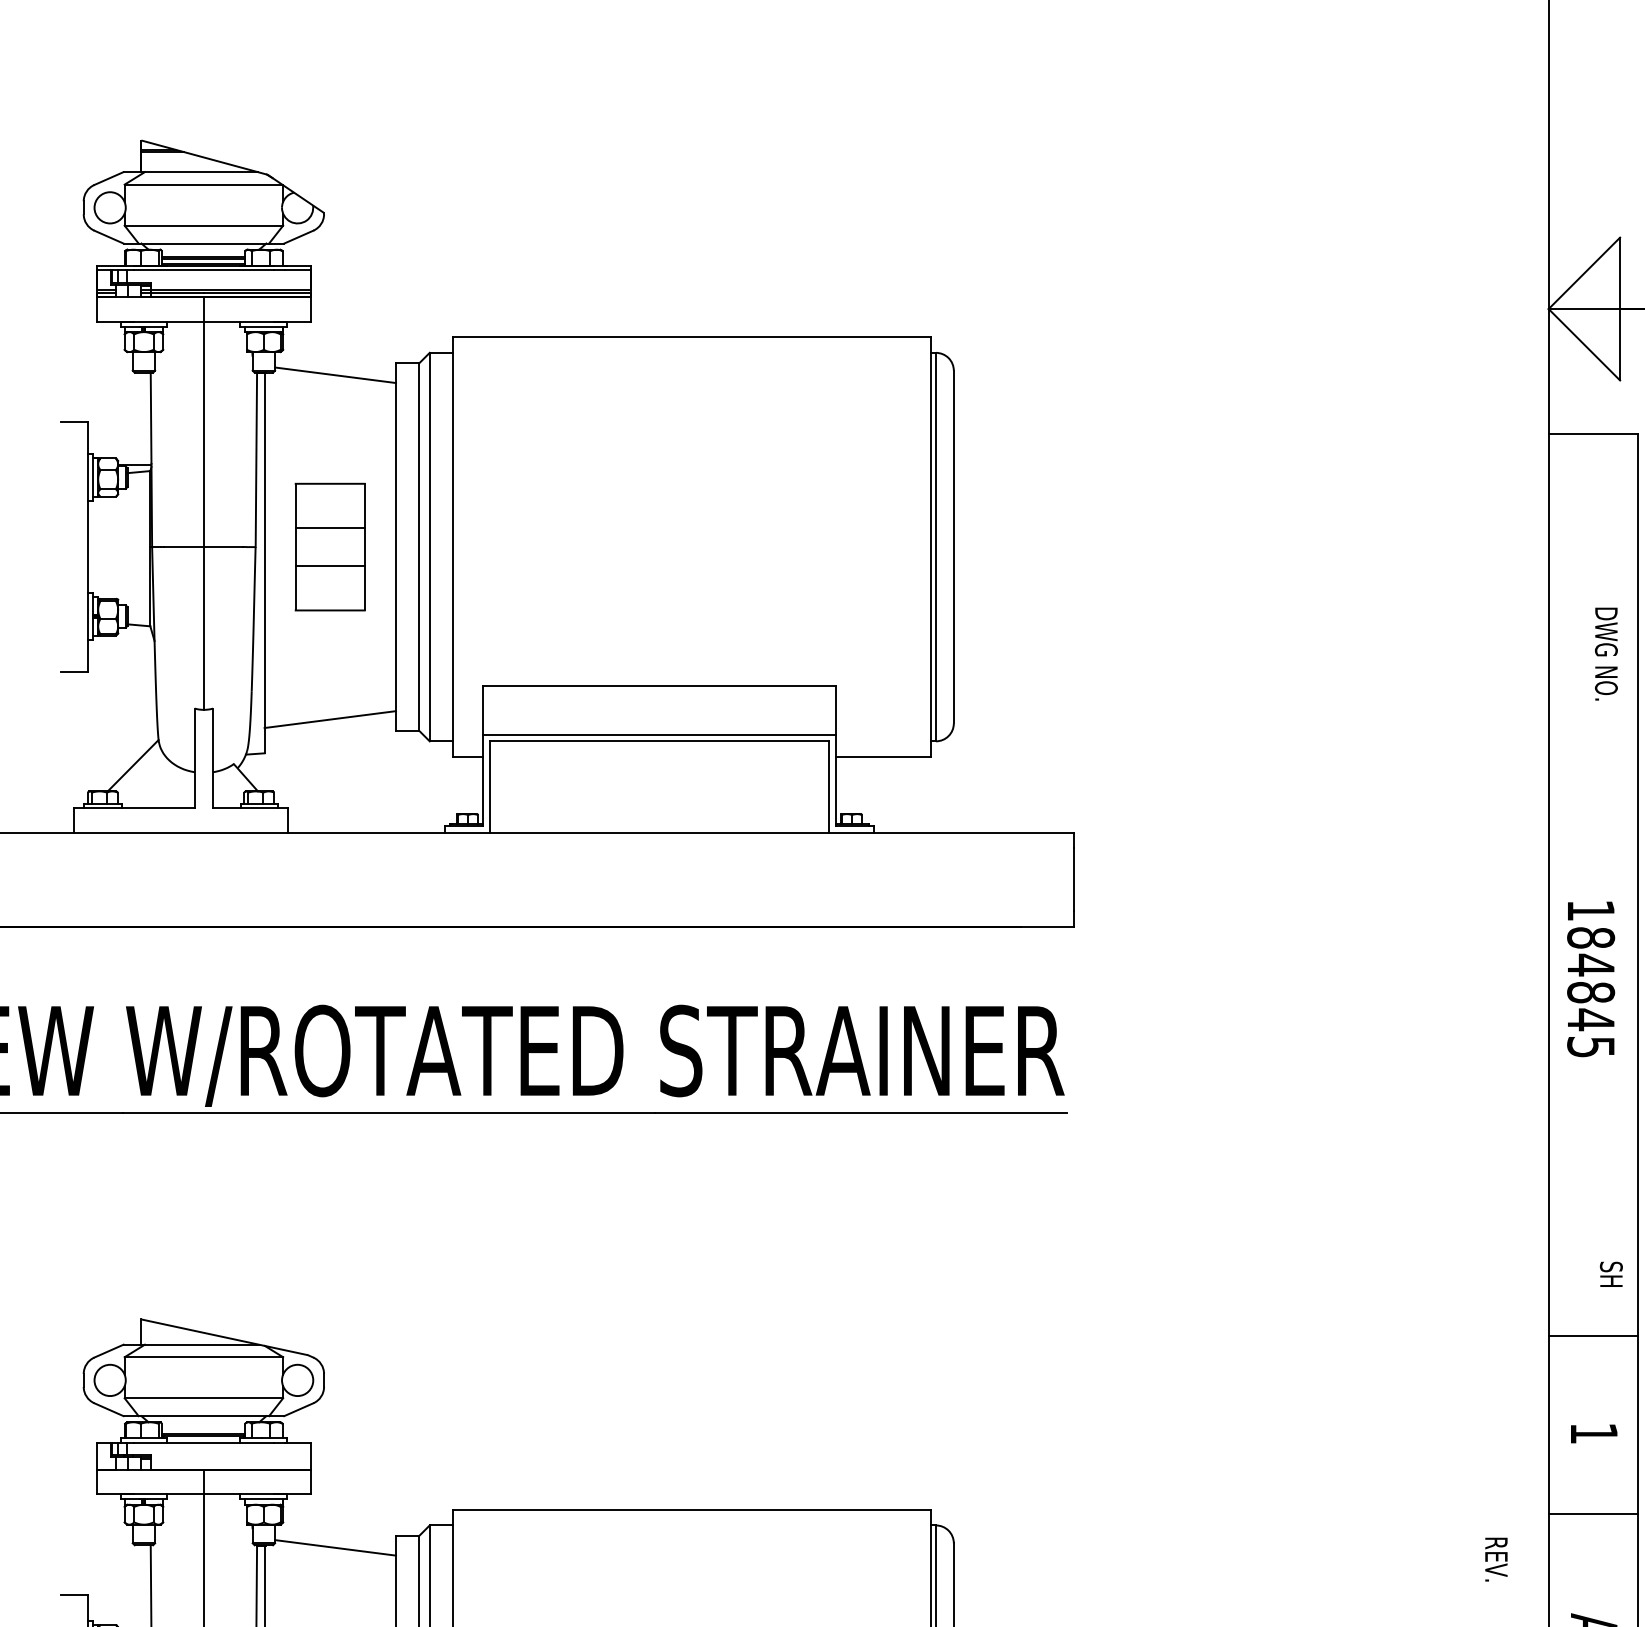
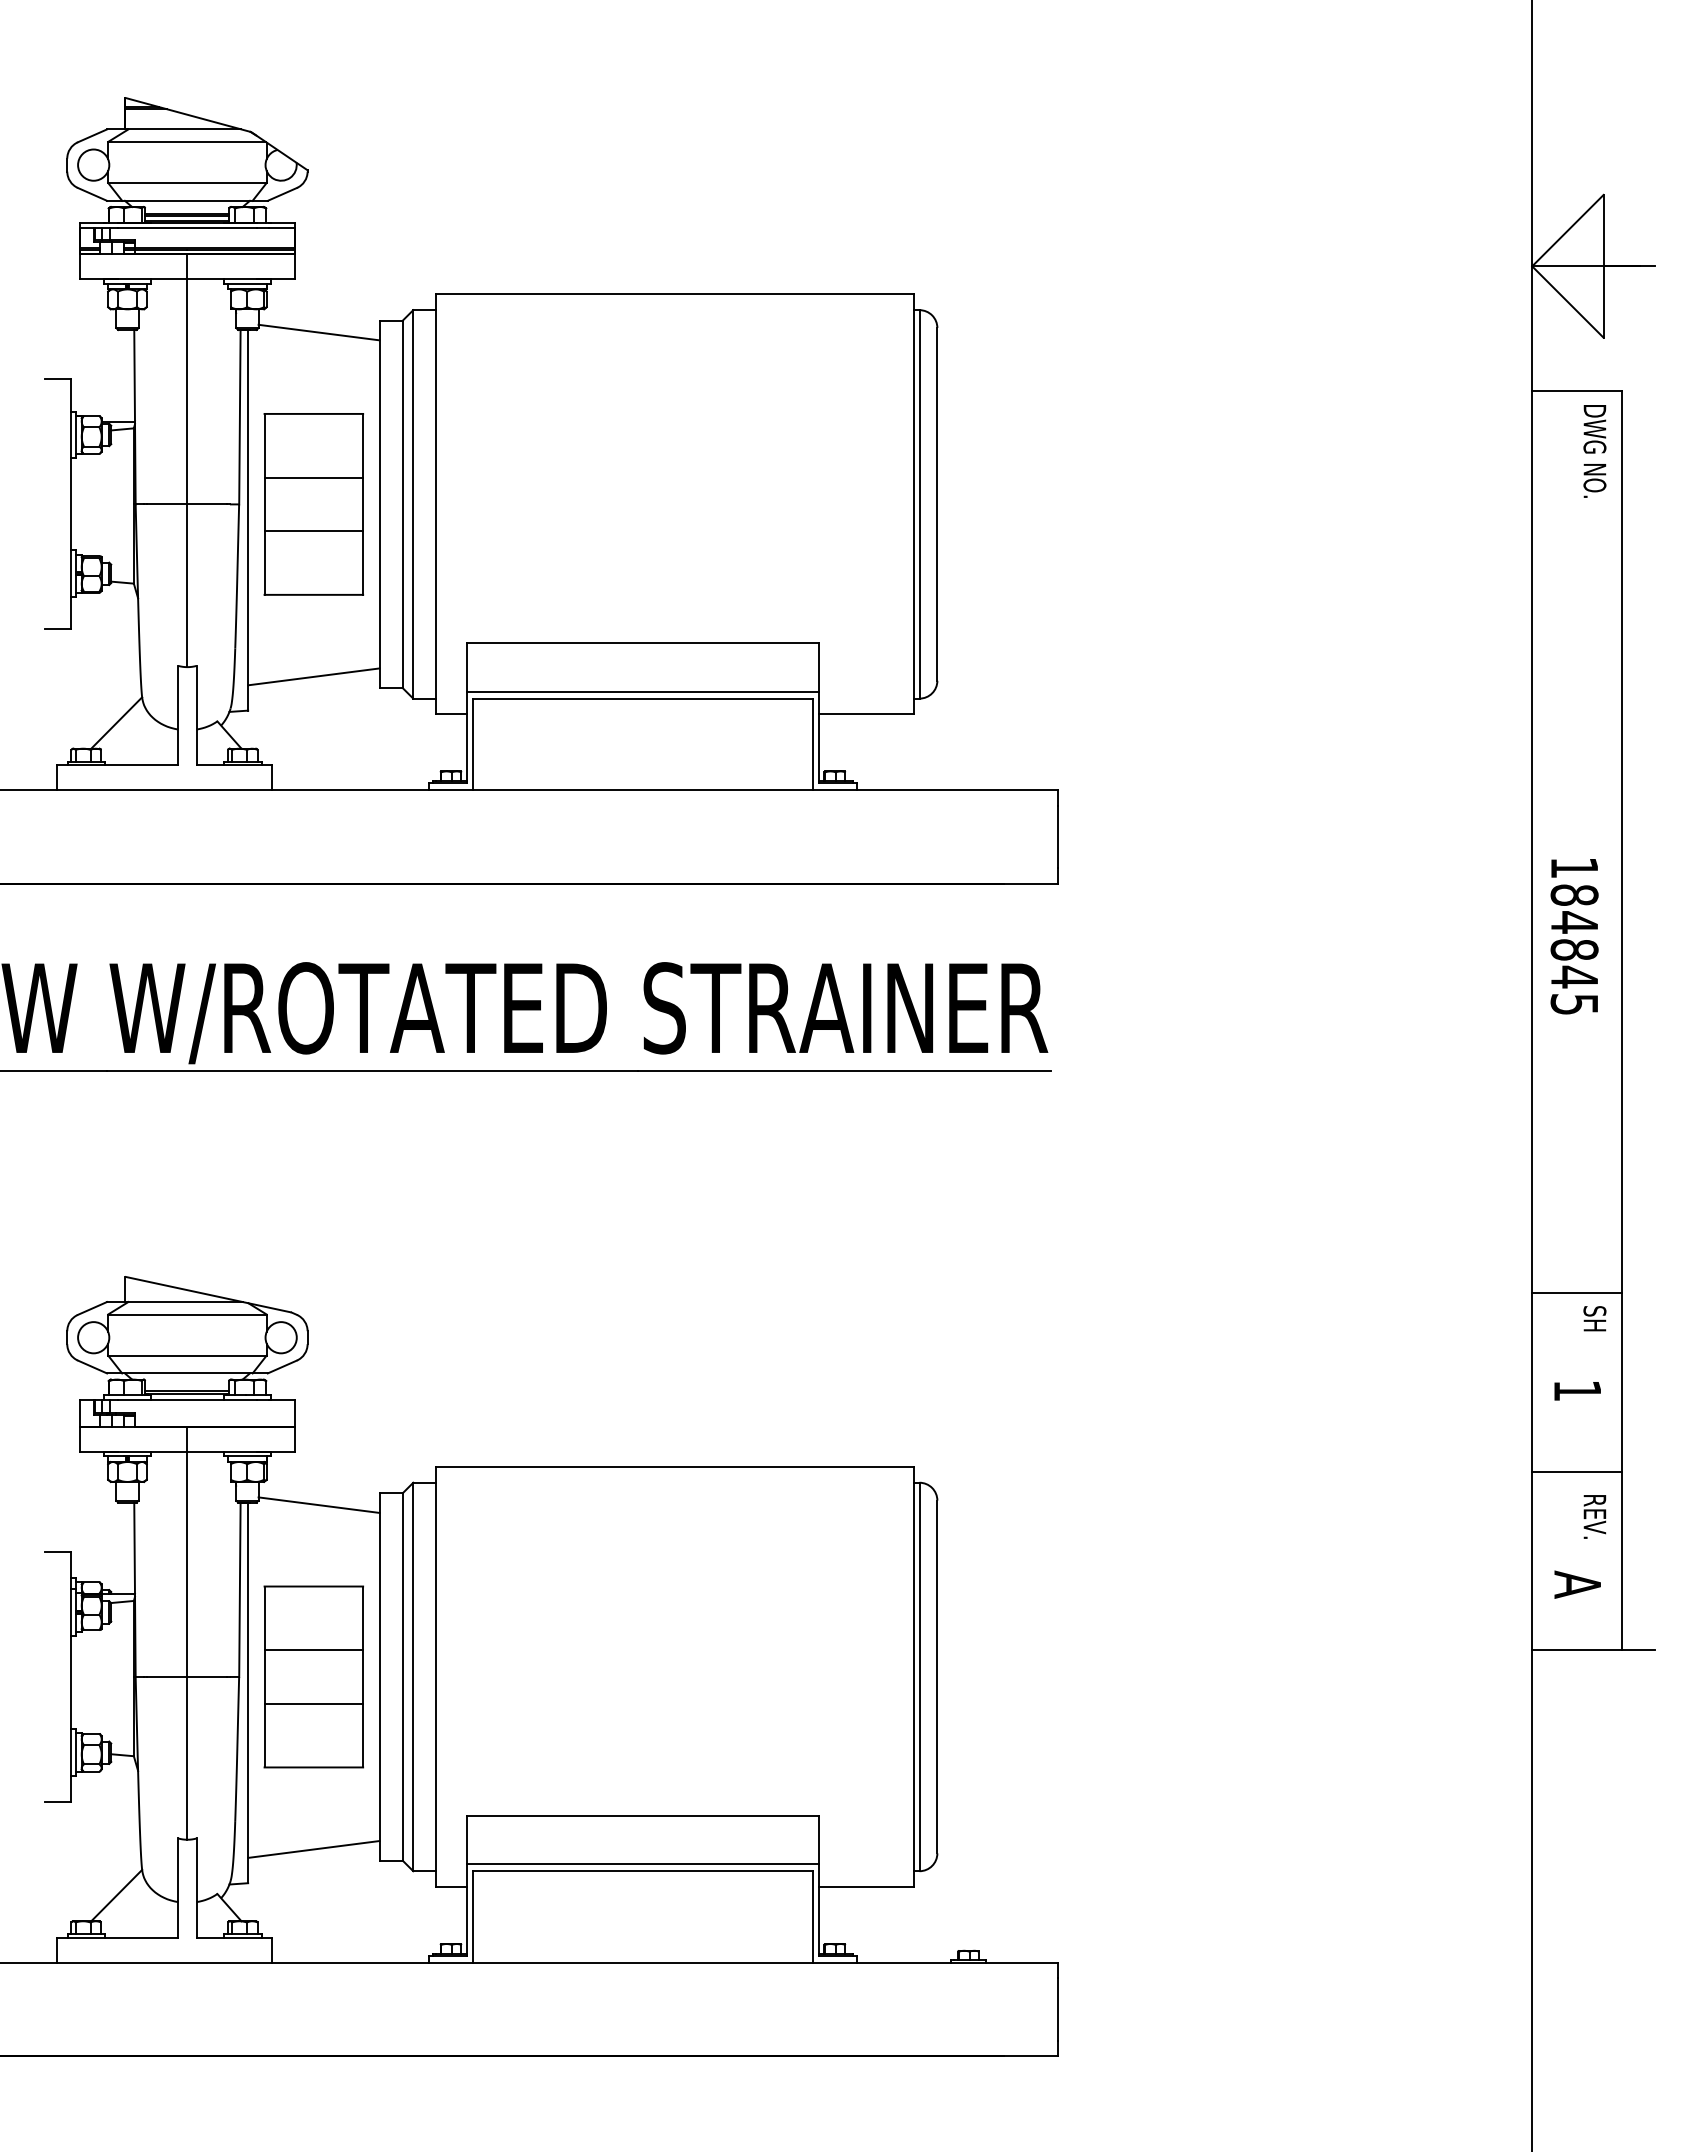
part: (329, 547) -> (313, 504), size x1.43
text: (1605, 654) -> (1594, 451), moved
text: (1610, 1274) -> (1594, 1318), moved
text: (1495, 1559) -> (1594, 1516), moved

